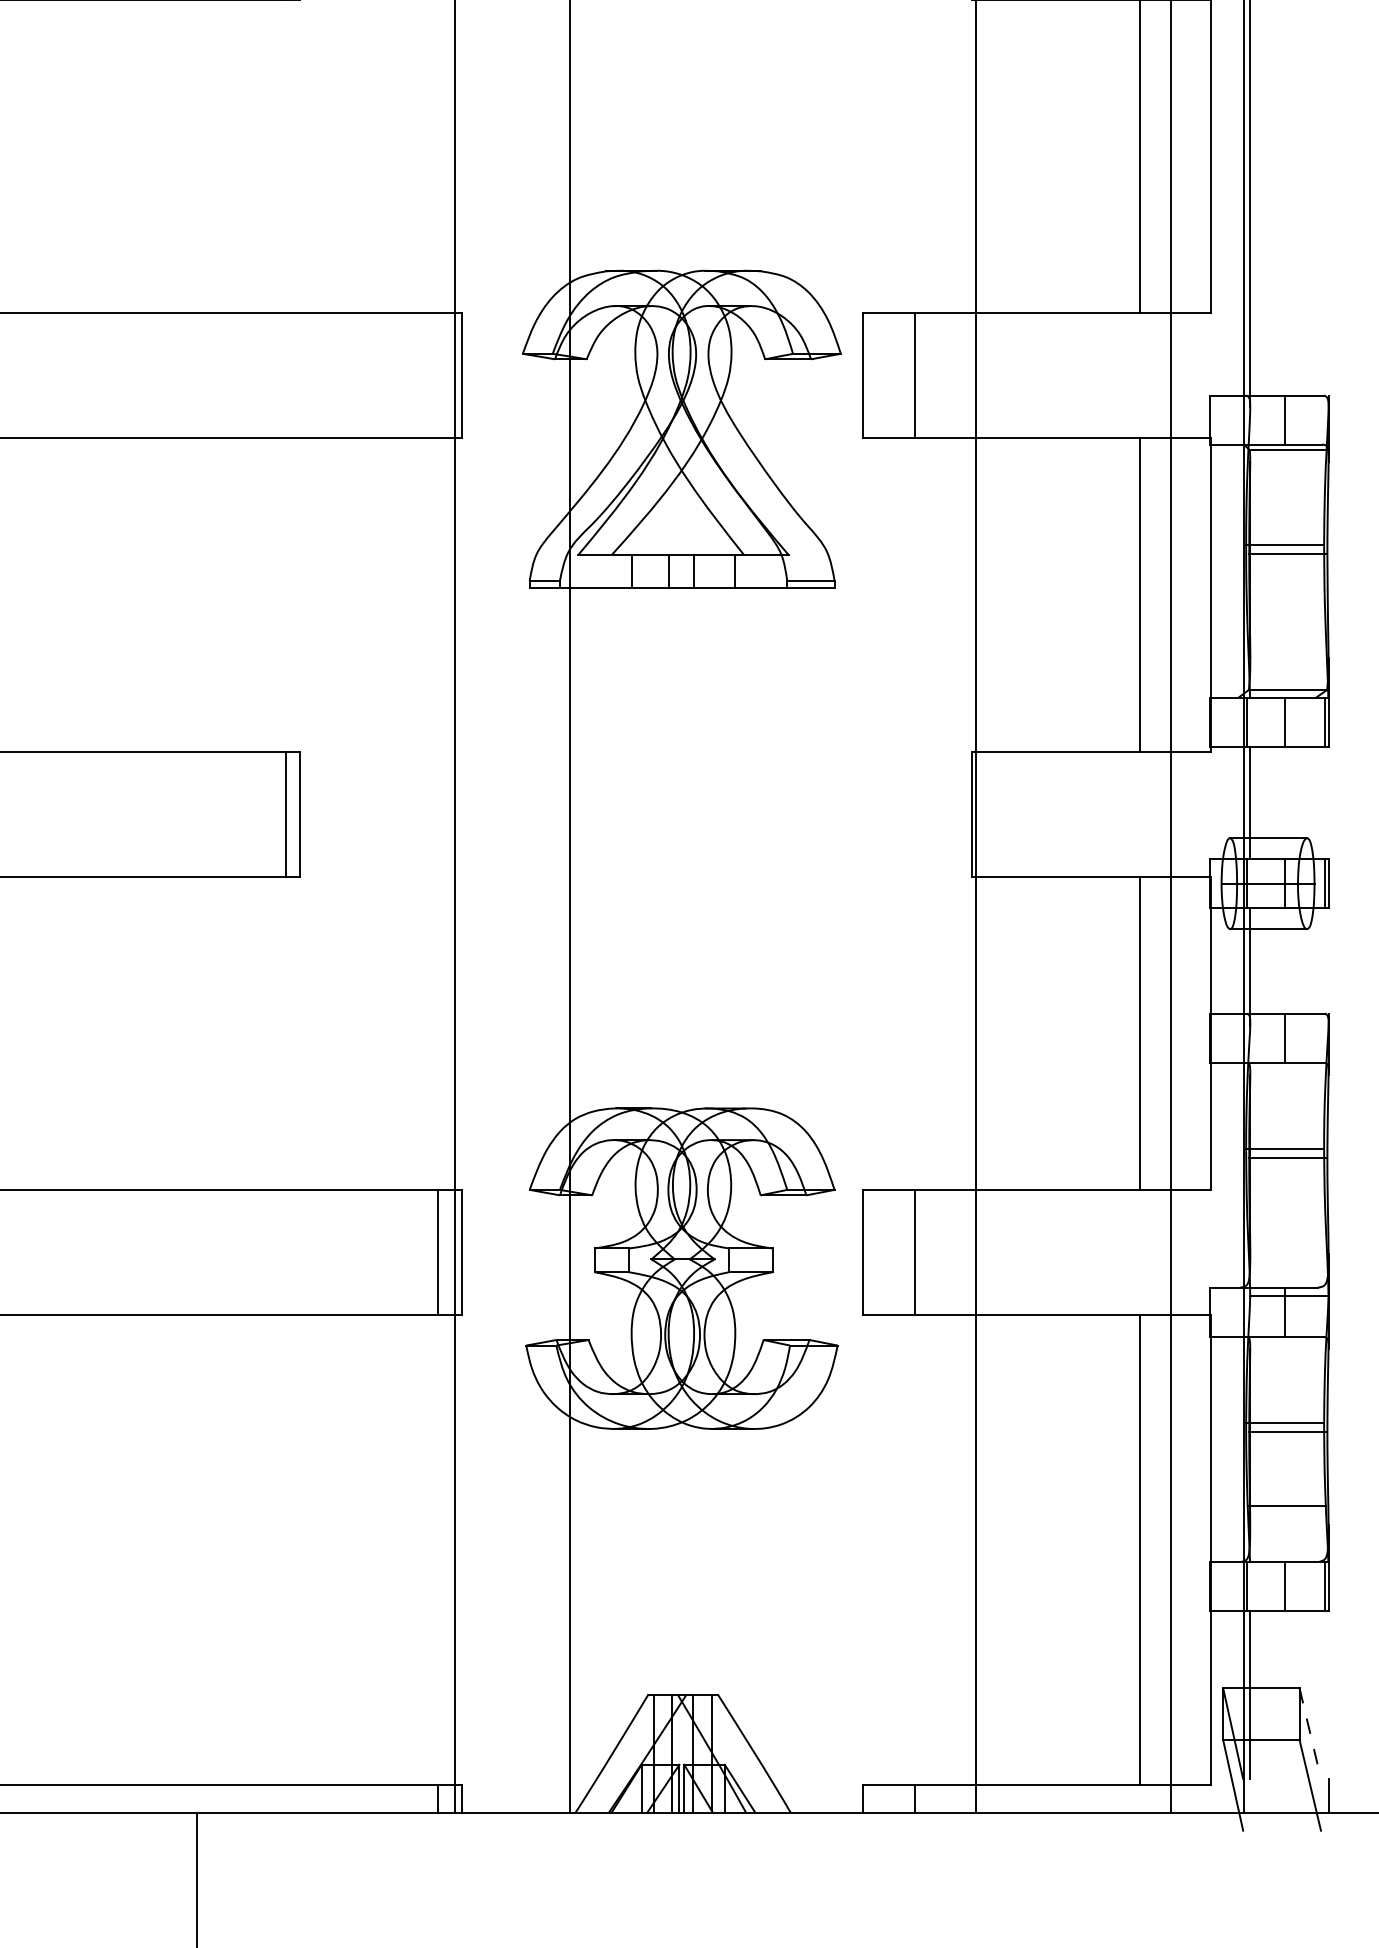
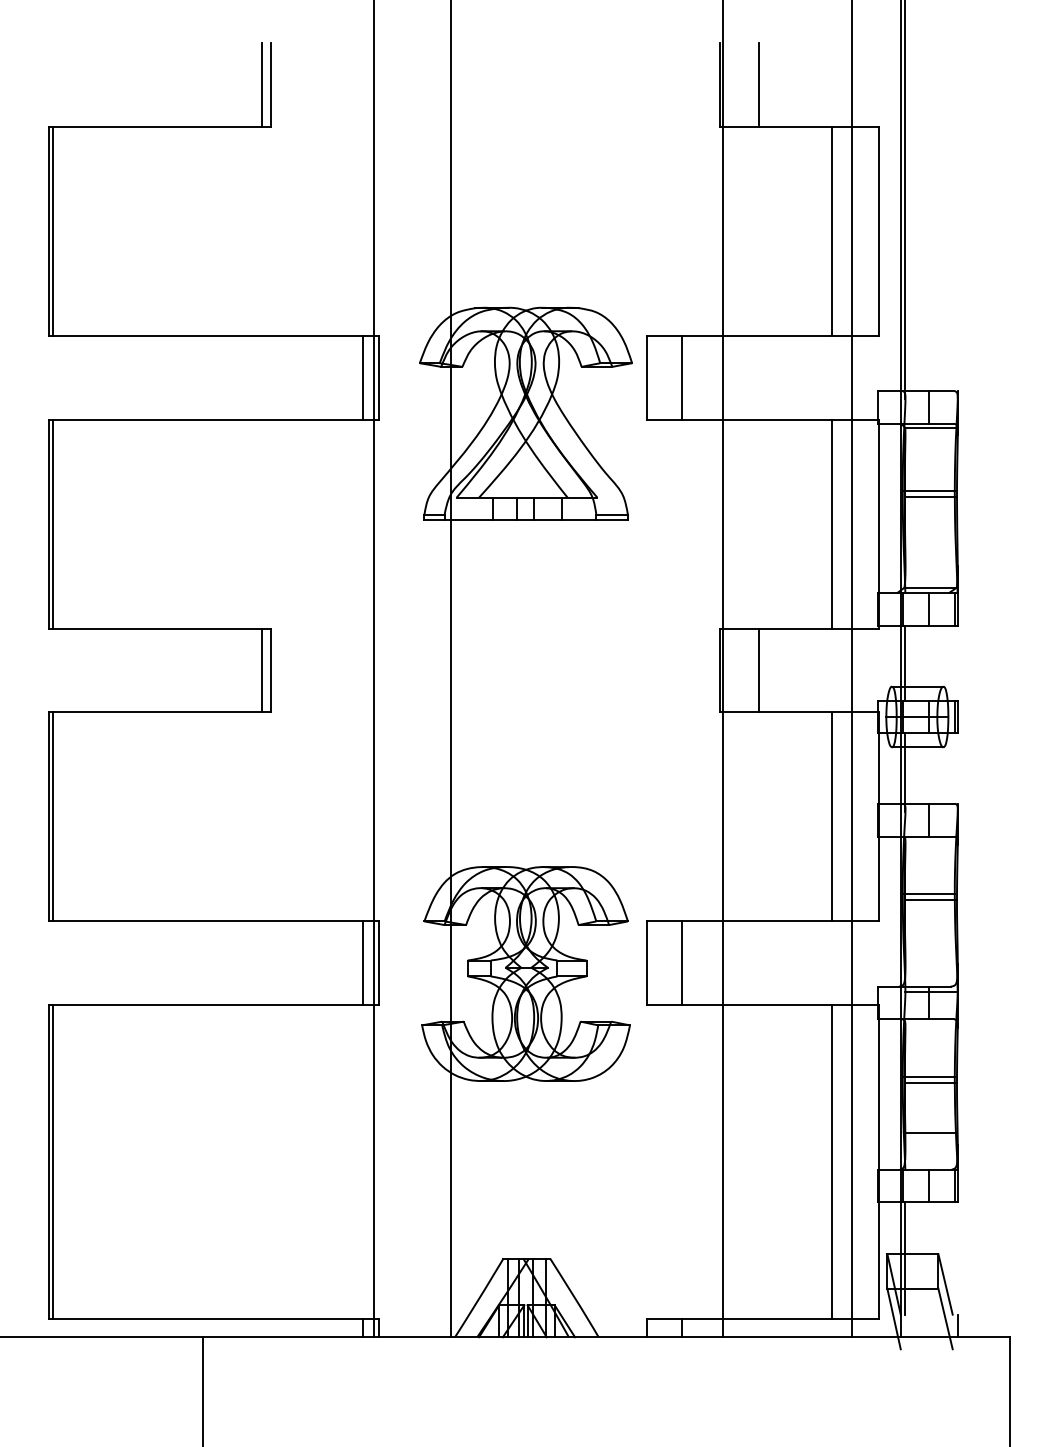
line: (436, 375) -> (362, 377), added
line: (1031, 814) -> (759, 670), added
line: (1310, 1733) -> (945, 1284), dashed -> solid

